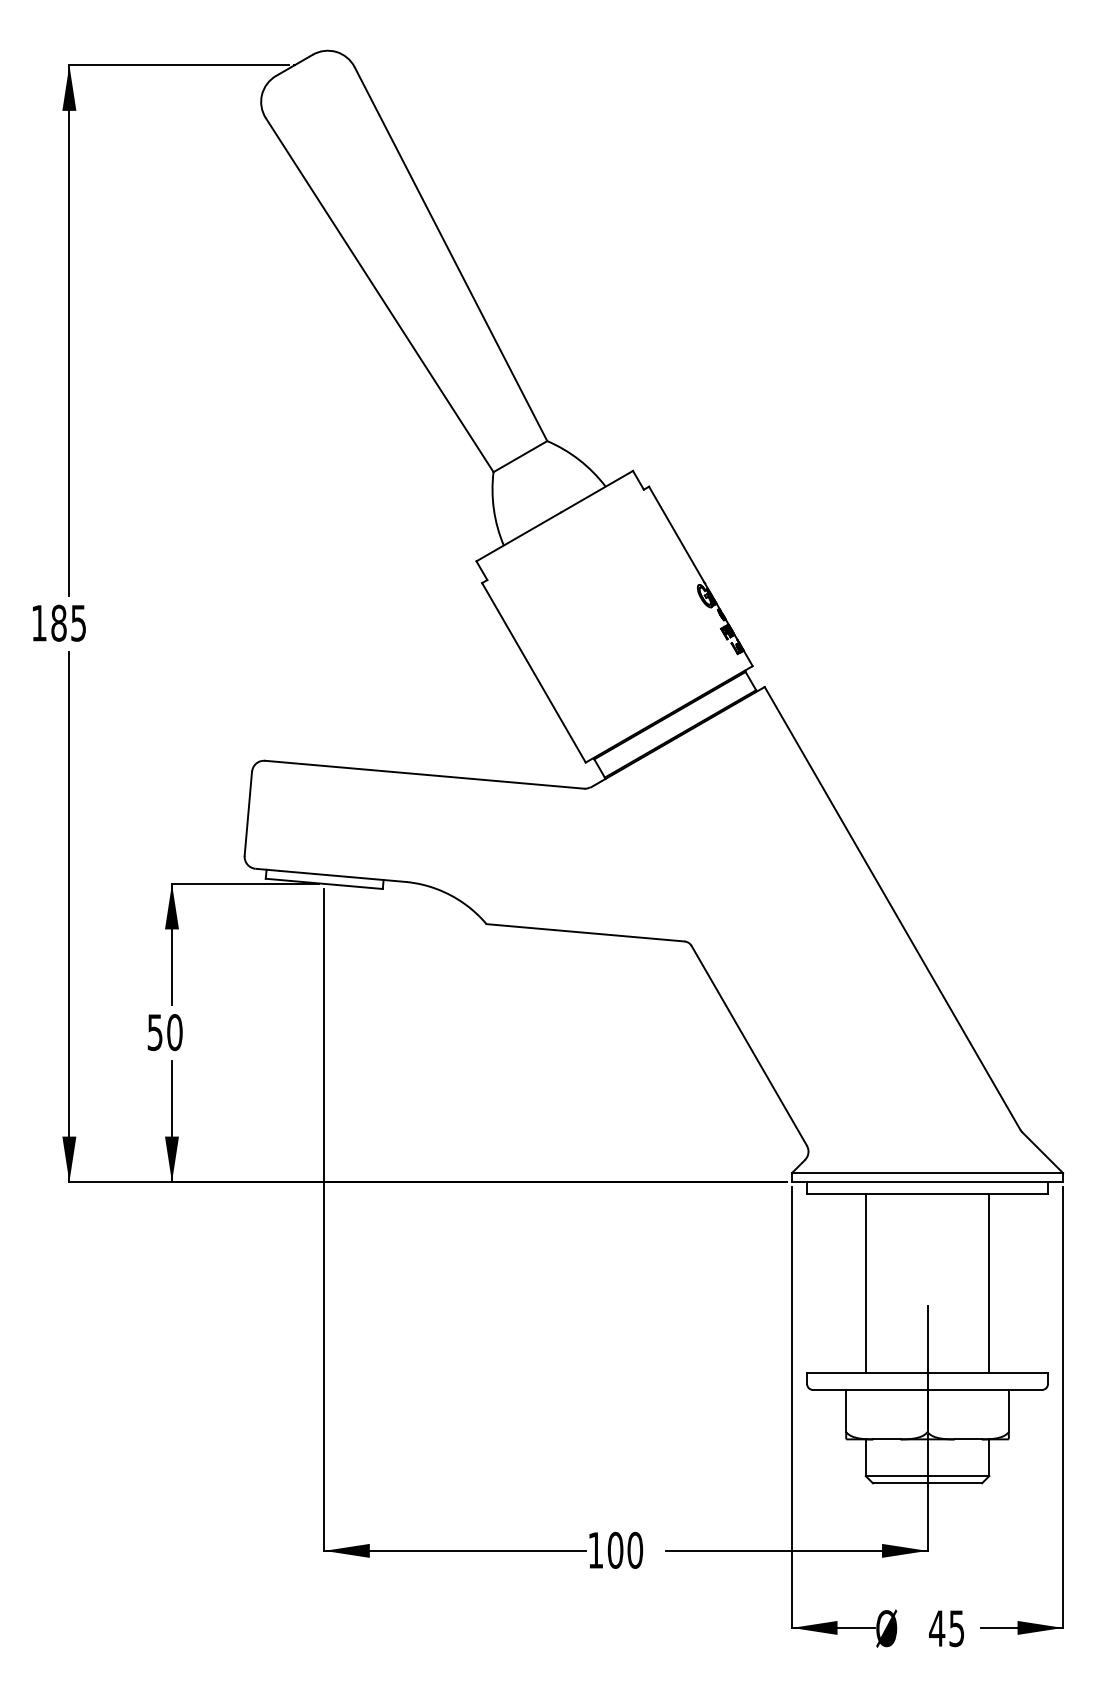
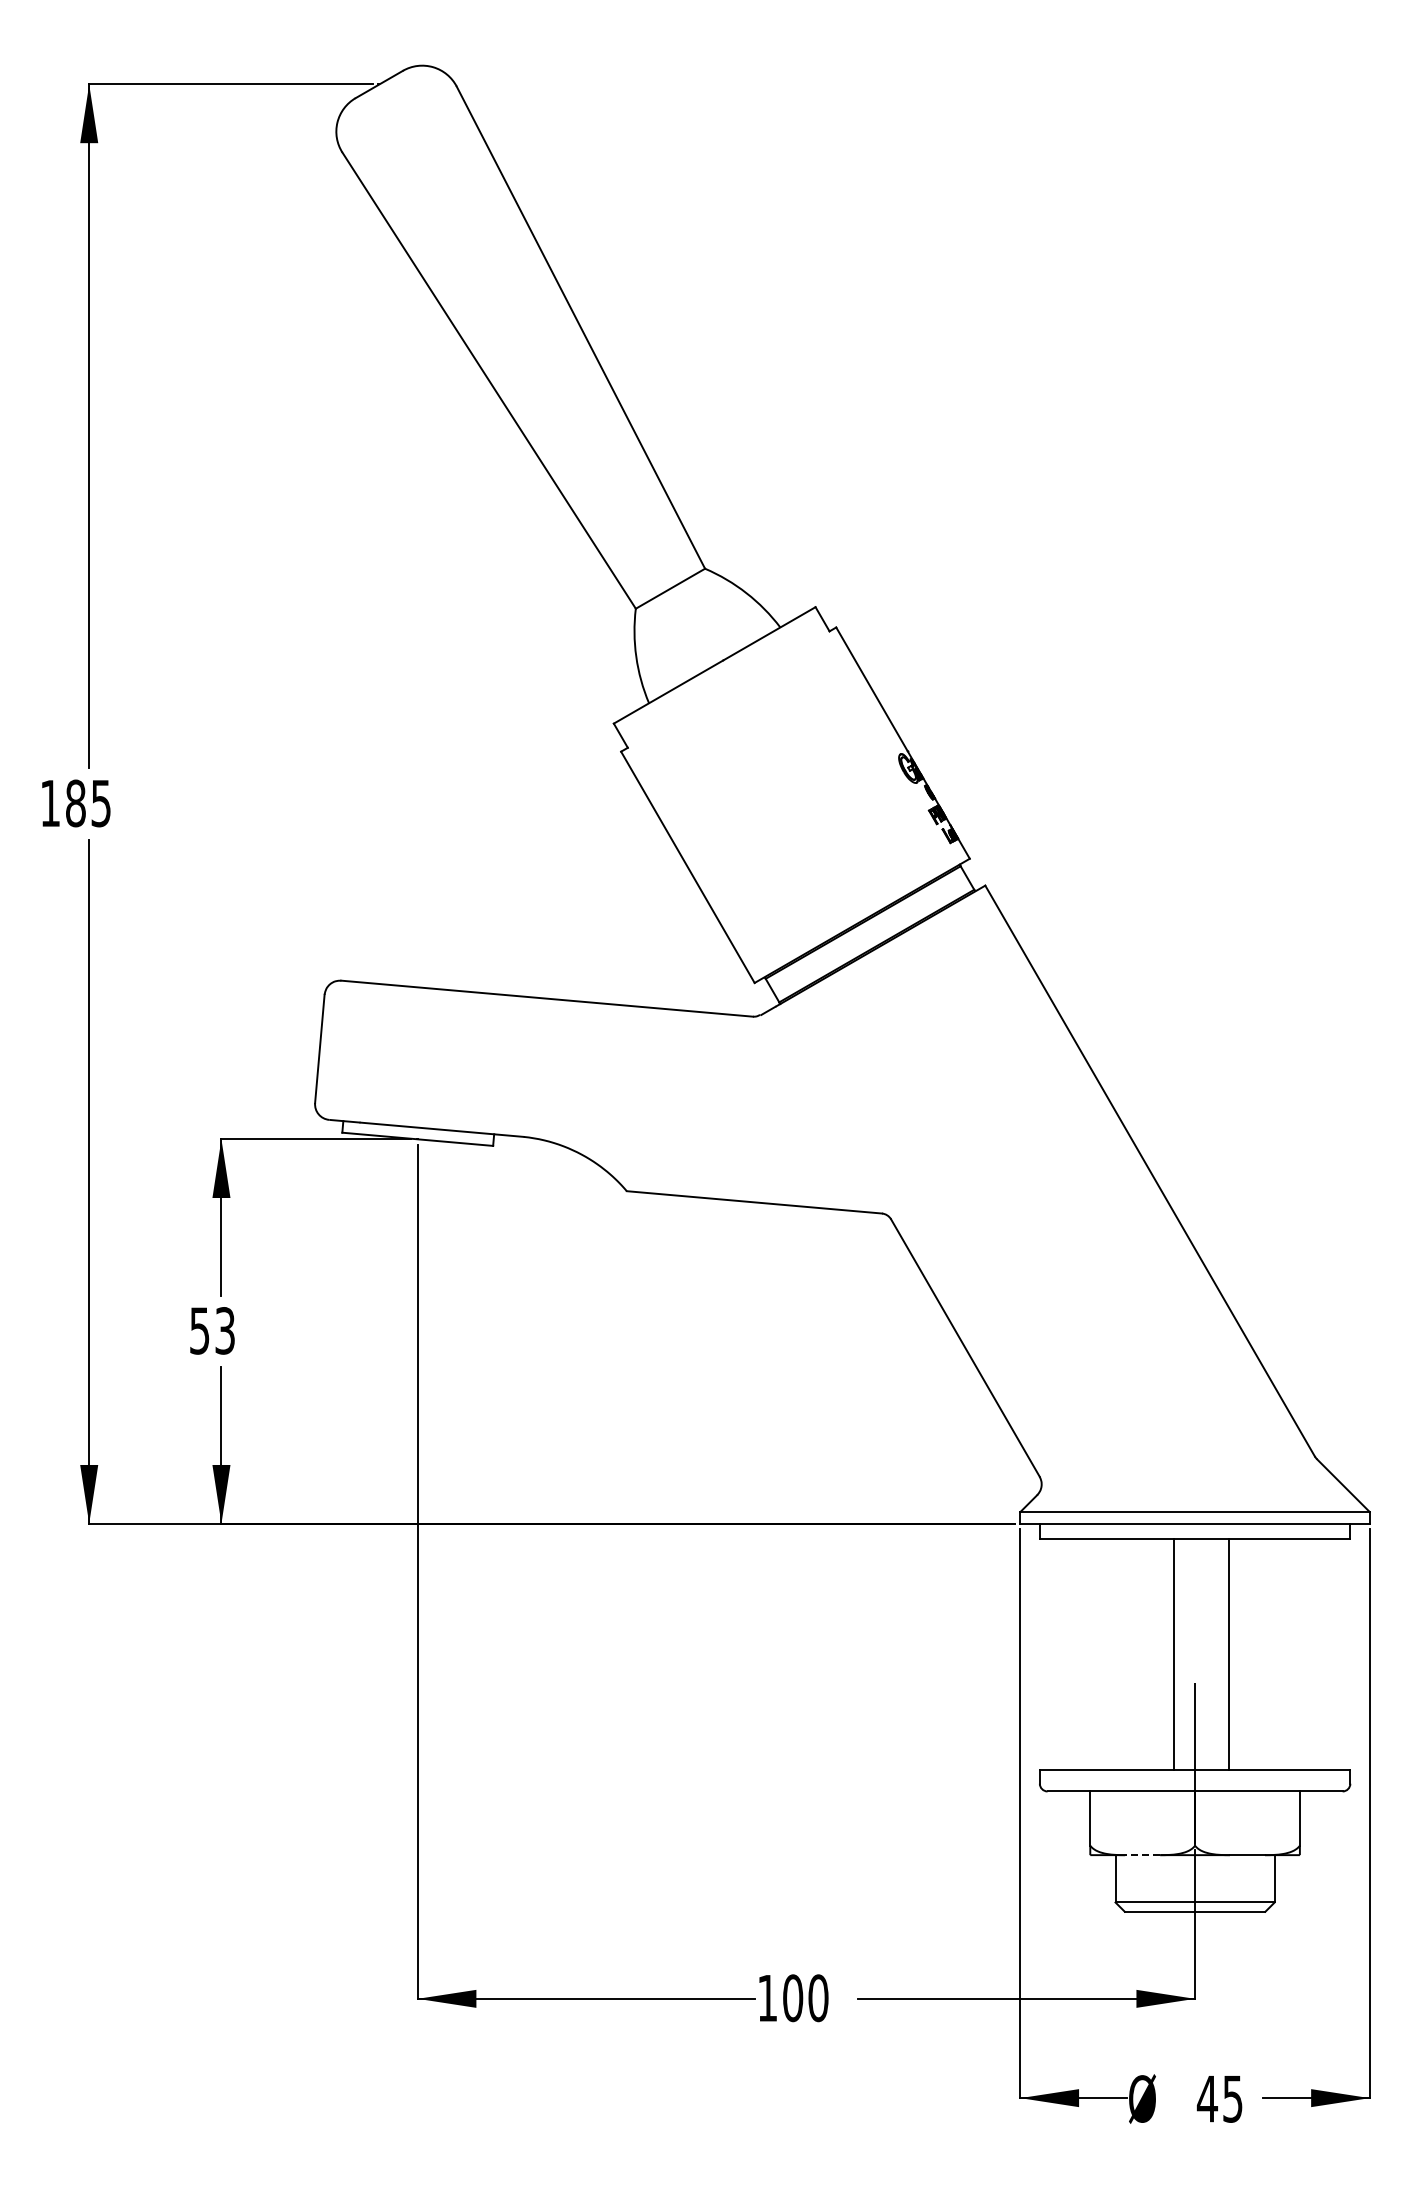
text: (175, 1032) -> (225, 1330), 50 -> 53
line: (865, 1283) -> (1173, 1654), moved
line: (989, 1283) -> (1228, 1654), moved
line: (886, 1439) -> (1142, 1855), solid -> dashed

